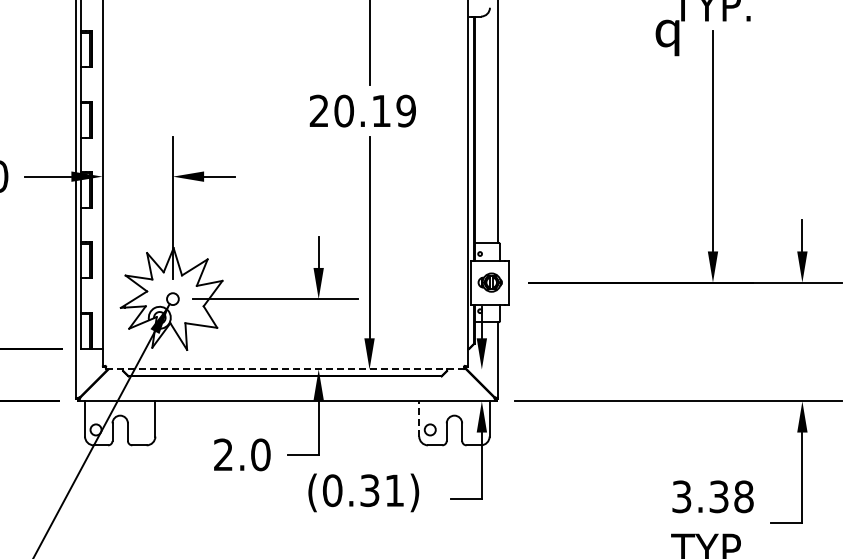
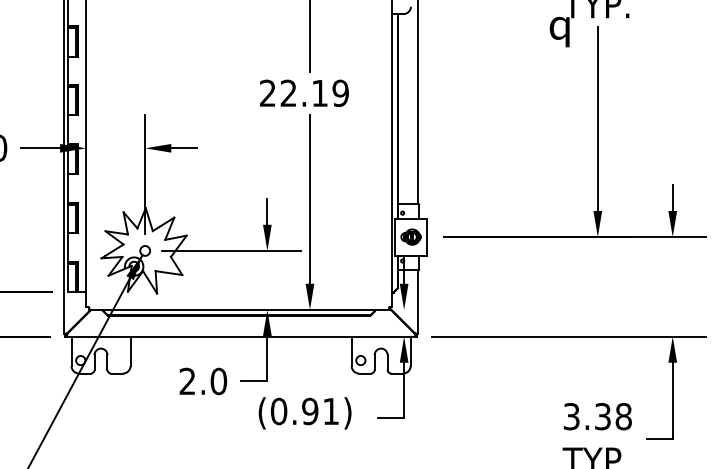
text: (343, 110) -> (288, 92), 20.19 -> 22.19
line: (285, 369) -> (239, 309), dashed -> solid
line: (419, 418) -> (351, 350), dashed -> solid
text: (369, 490) -> (309, 411), (0.31) -> (0.91)

